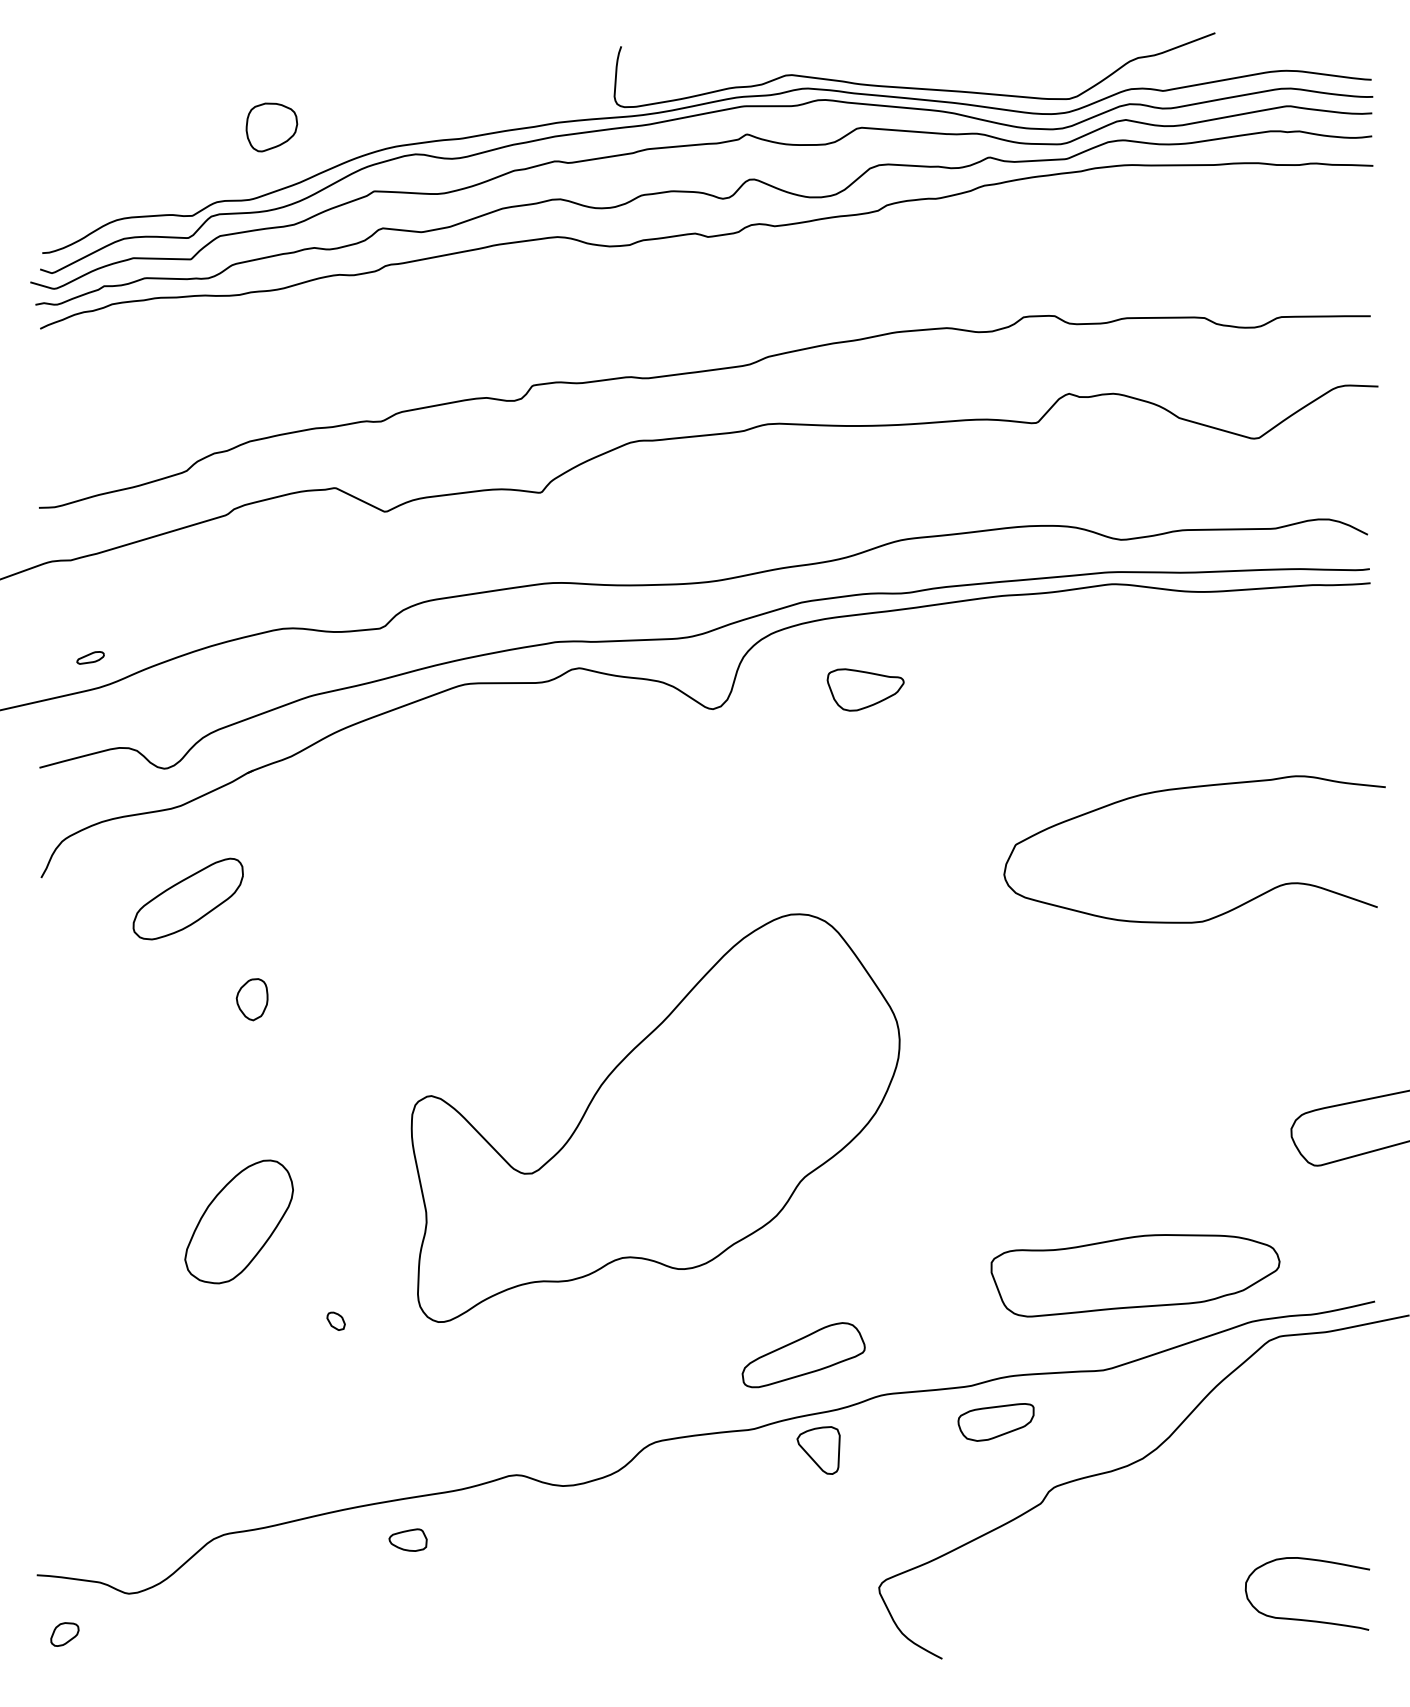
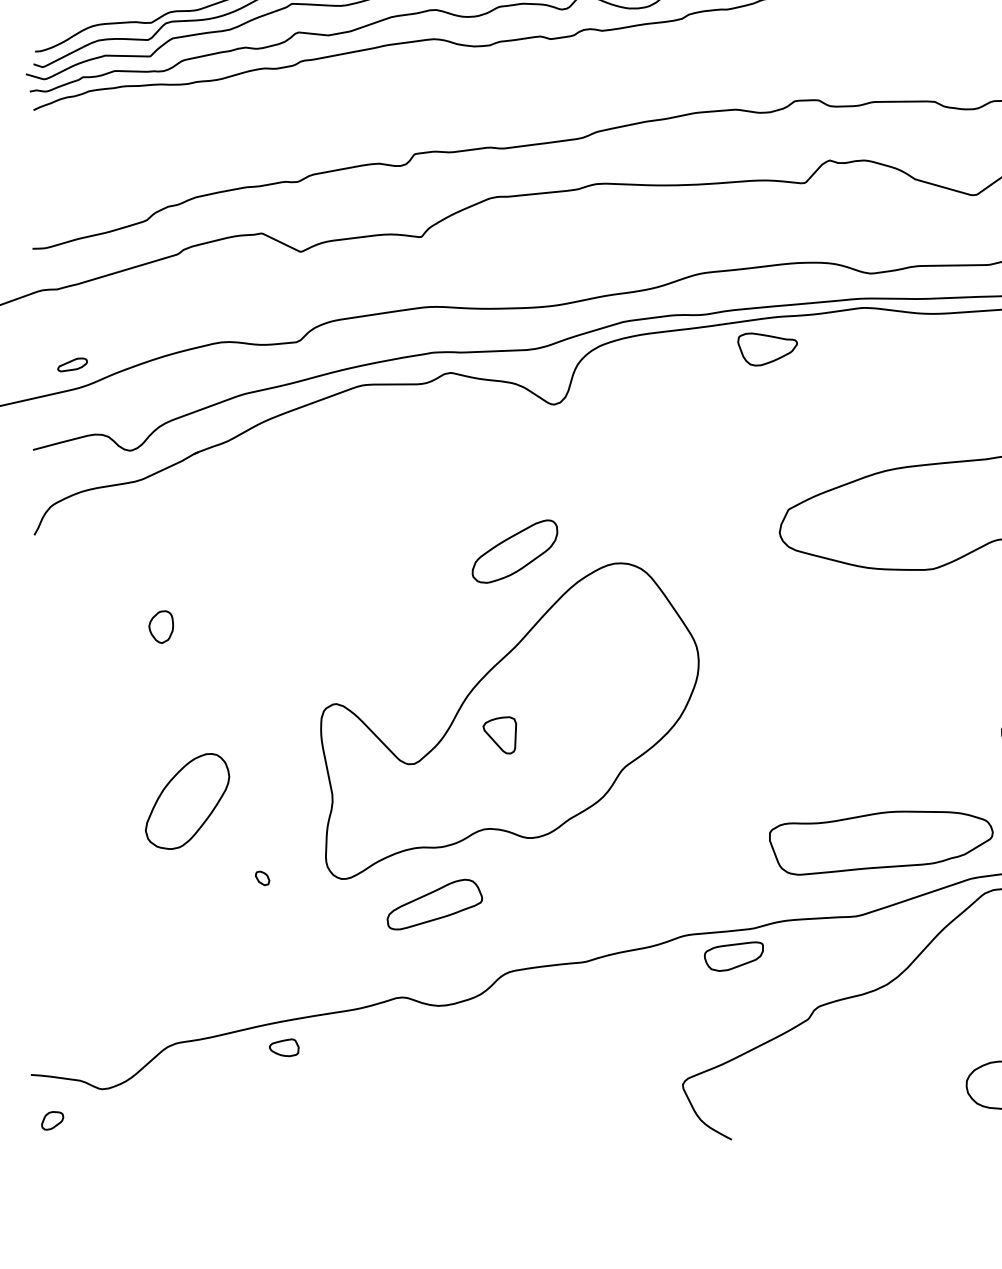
part: (90, 657) -> (72, 364), size x1.4
part: (865, 689) -> (767, 349), moved
part: (187, 898) -> (514, 551), moved
part: (251, 999) -> (160, 627), moved
part: (803, 1355) -> (434, 904), moved
part: (995, 1422) -> (733, 956), moved
part: (818, 1450) -> (499, 735), moved
part: (407, 1539) -> (283, 1047), moved

